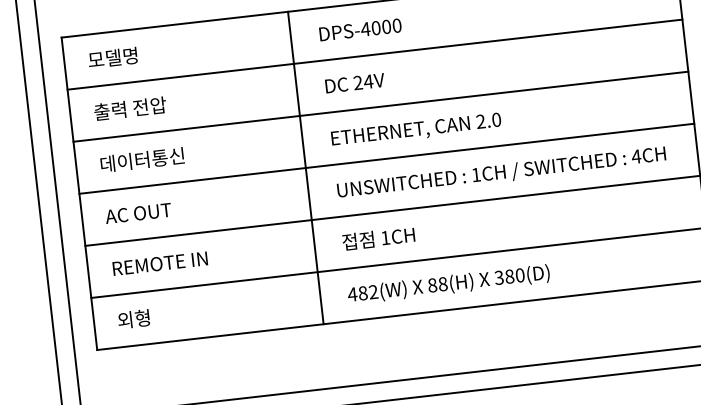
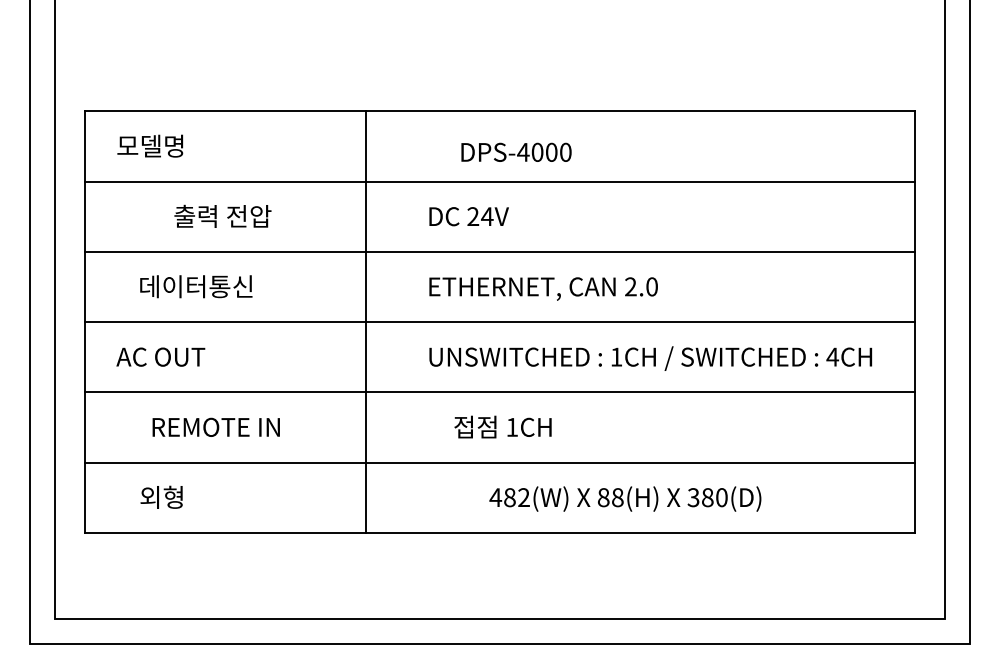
text: (360, 29) -> (516, 151), moved
text: (129, 108) -> (222, 215), moved
text: (142, 159) -> (196, 286), moved
line: (305, 167) -> (365, 321), moved
text: (378, 238) -> (502, 426), moved
text: (159, 263) -> (215, 426), moved
text: (448, 284) -> (625, 498), moved
text: (133, 318) -> (161, 496), moved

